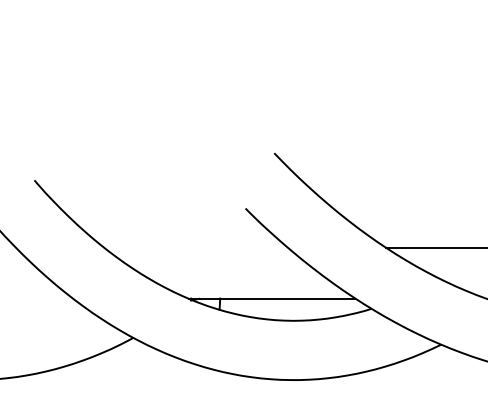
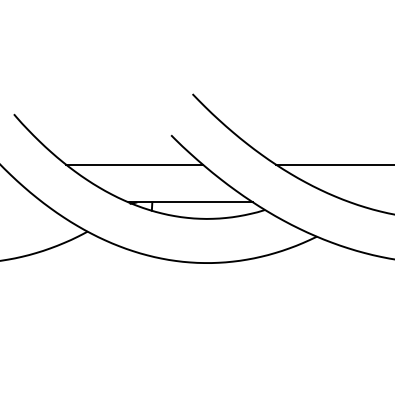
line: (196, 247) -> (134, 164), added

